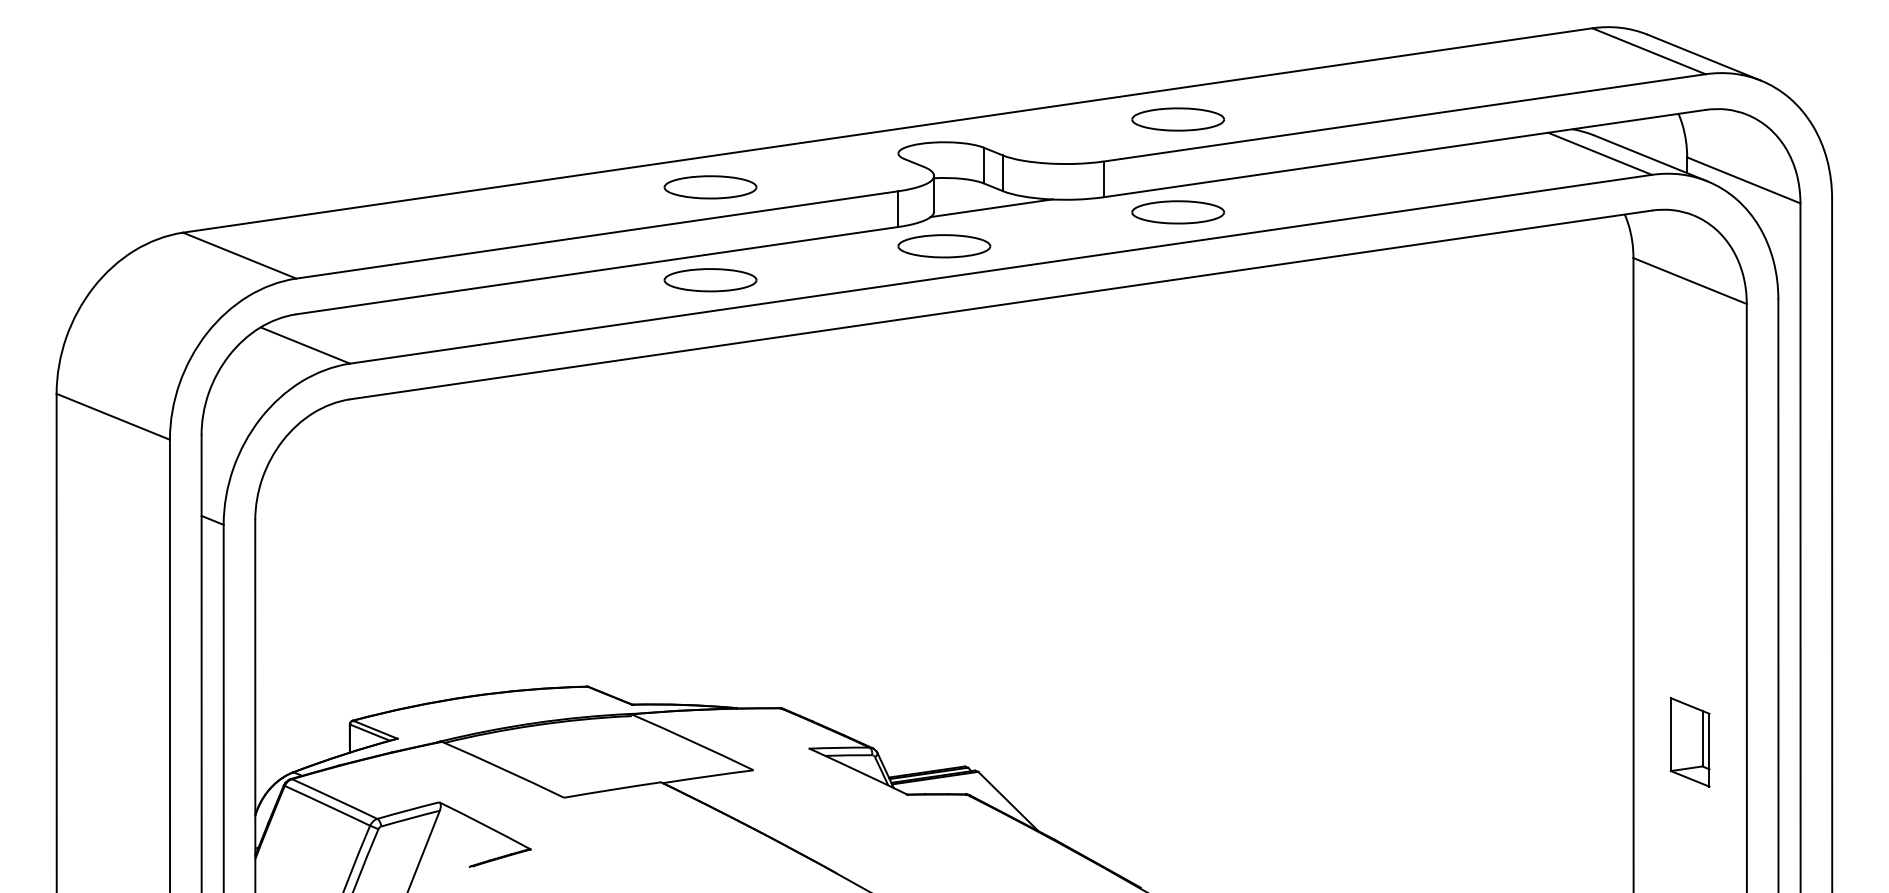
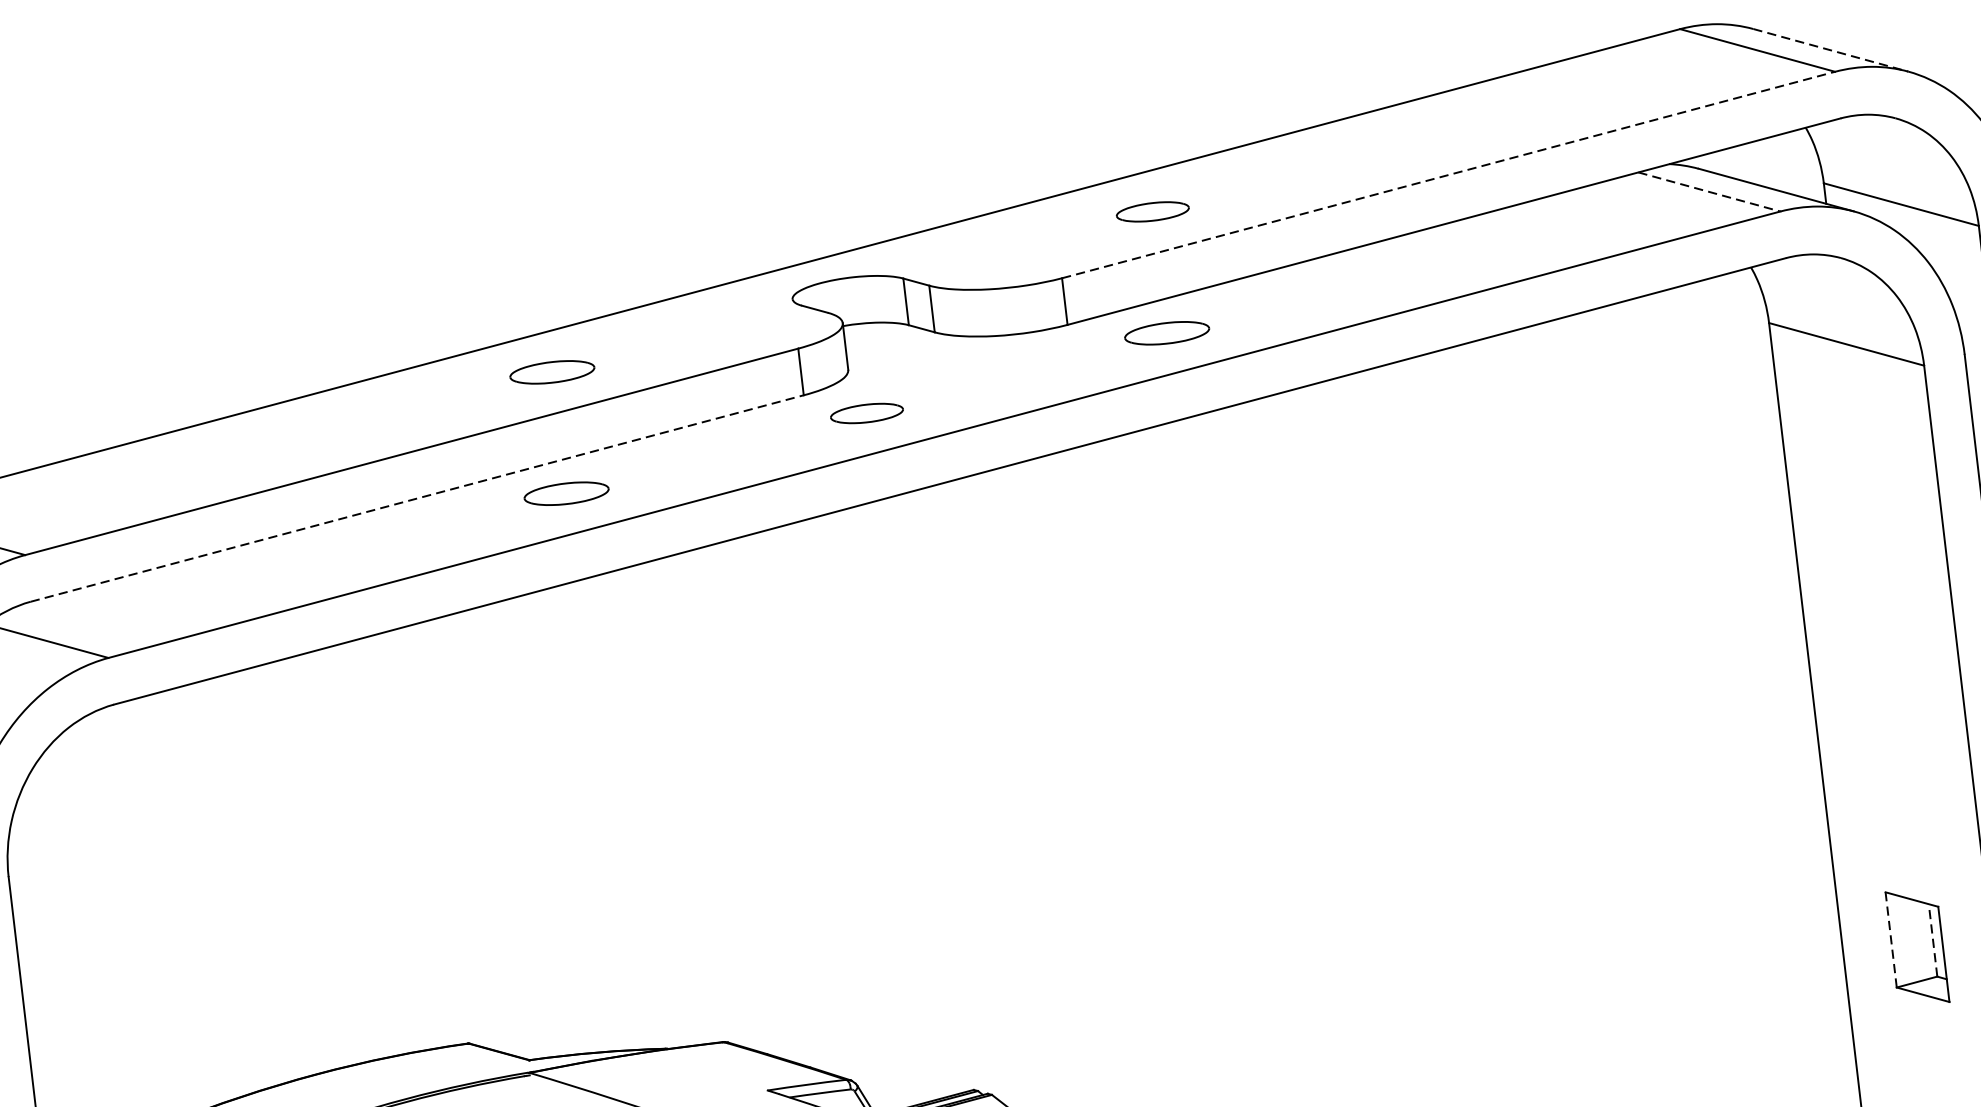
line: (1704, 57) -> (1831, 50), solid -> dashed
line: (1405, 117) -> (1449, 174), solid -> dashed
part: (1177, 119) -> (1152, 211), size x0.6
line: (1600, 154) -> (1710, 192), solid -> dashed
part: (710, 187) -> (552, 372), size x0.7
line: (991, 208) -> (922, 356), removed
part: (1177, 212) -> (1166, 333), size x0.7
part: (944, 246) -> (867, 413), size x0.6
line: (597, 270) -> (417, 498), solid -> dashed
part: (710, 280) -> (566, 494), size x0.7
line: (1670, 734) -> (1890, 939), solid -> dashed
line: (1702, 738) -> (1932, 940), solid -> dashed

